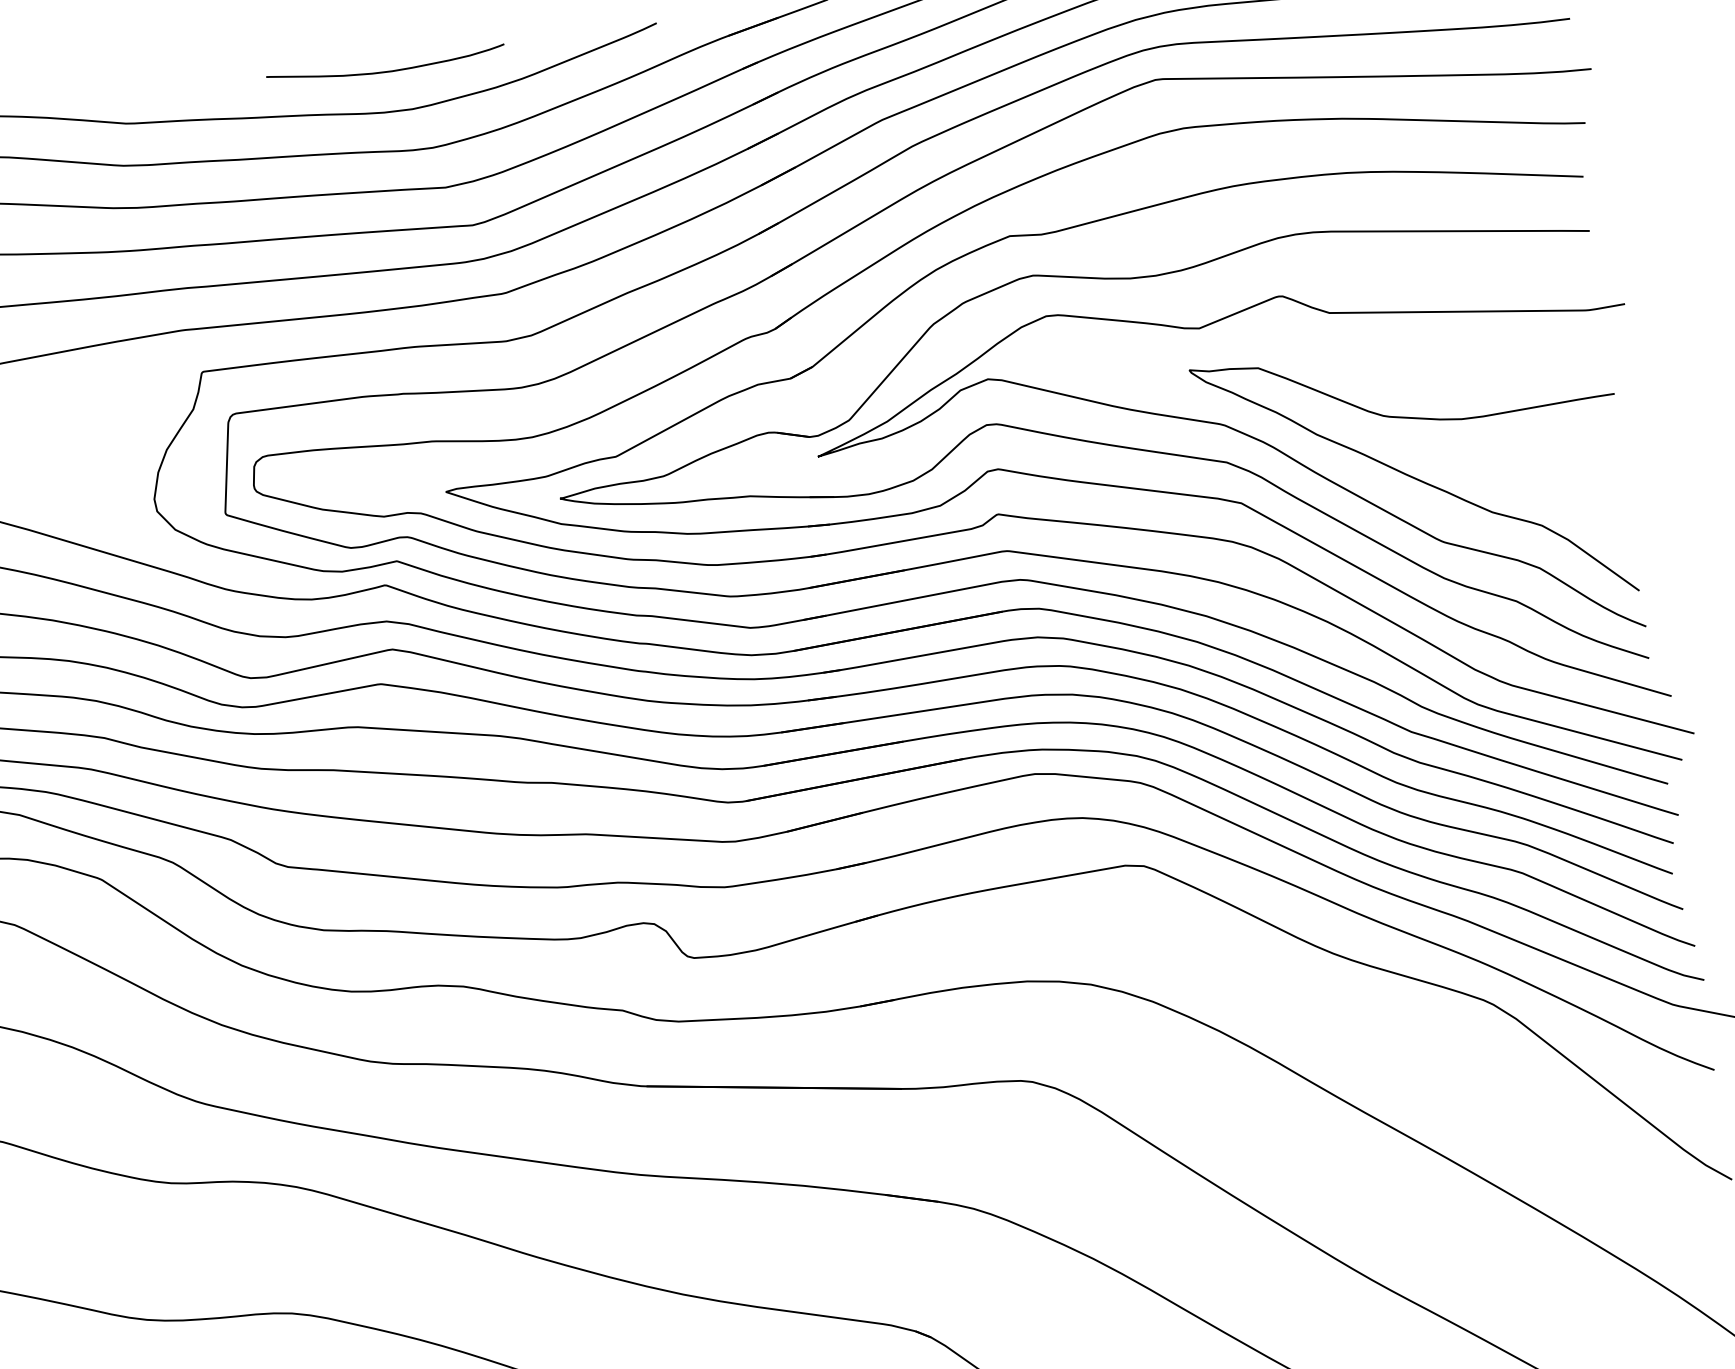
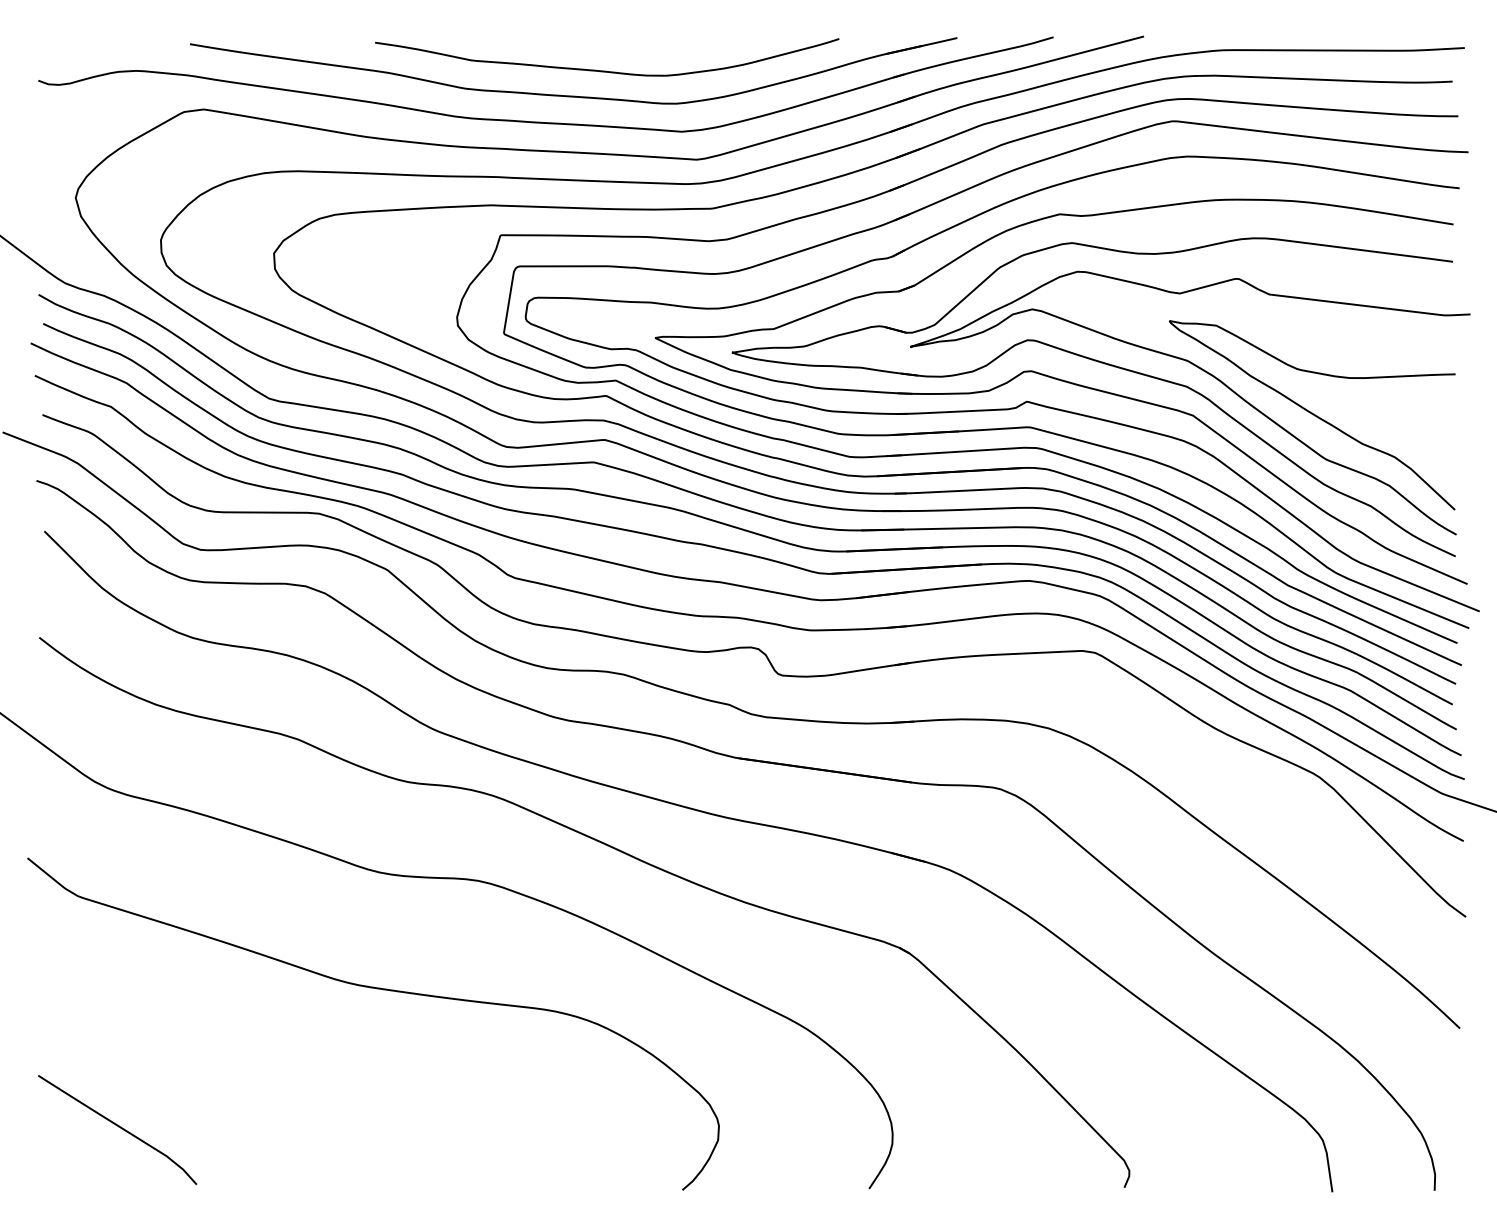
curve: (387, 70) -> (652, 47), removed

